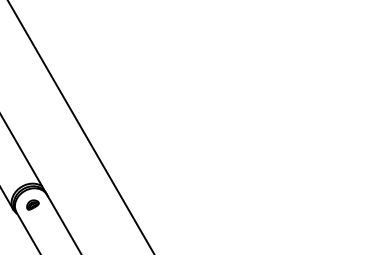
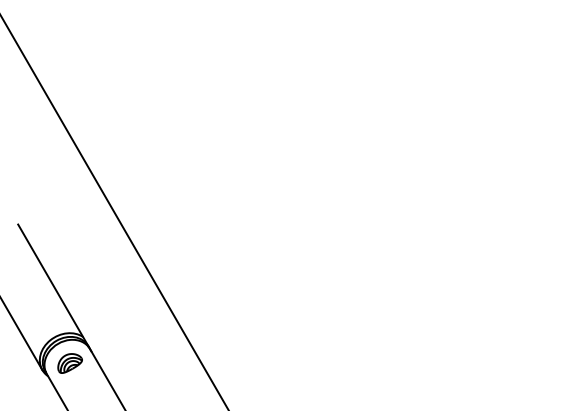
part: (32, 205) -> (69, 363), size x1.43

